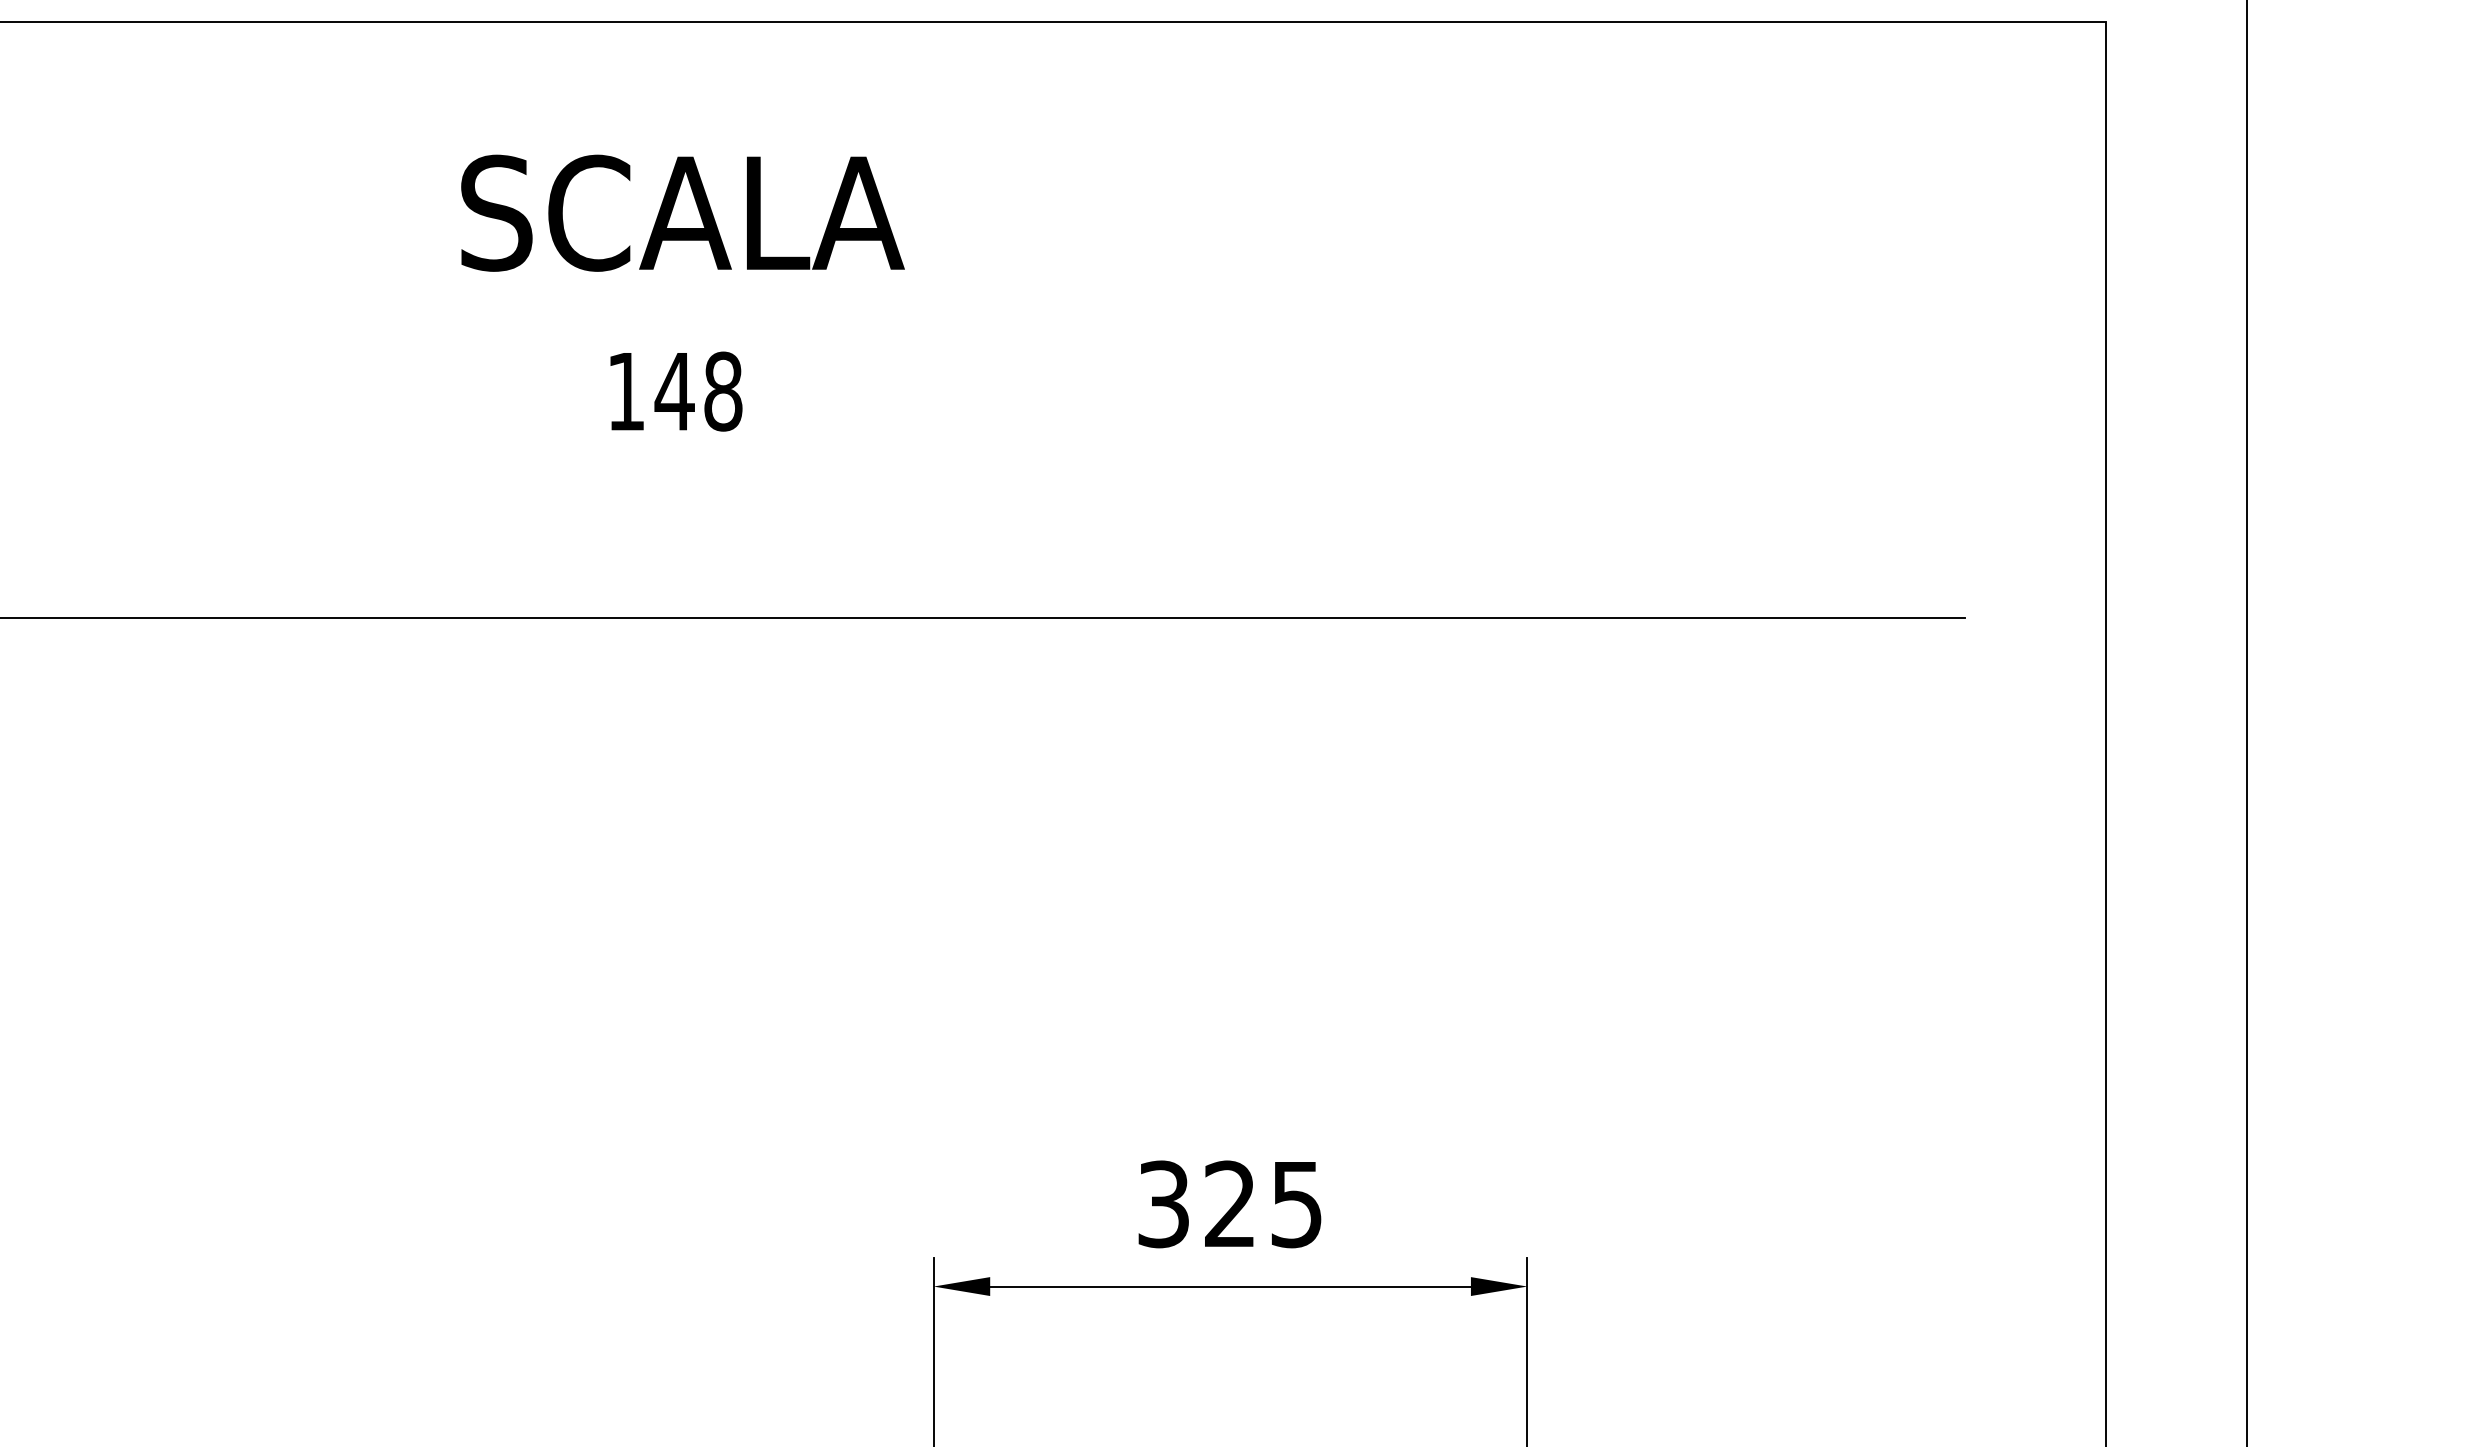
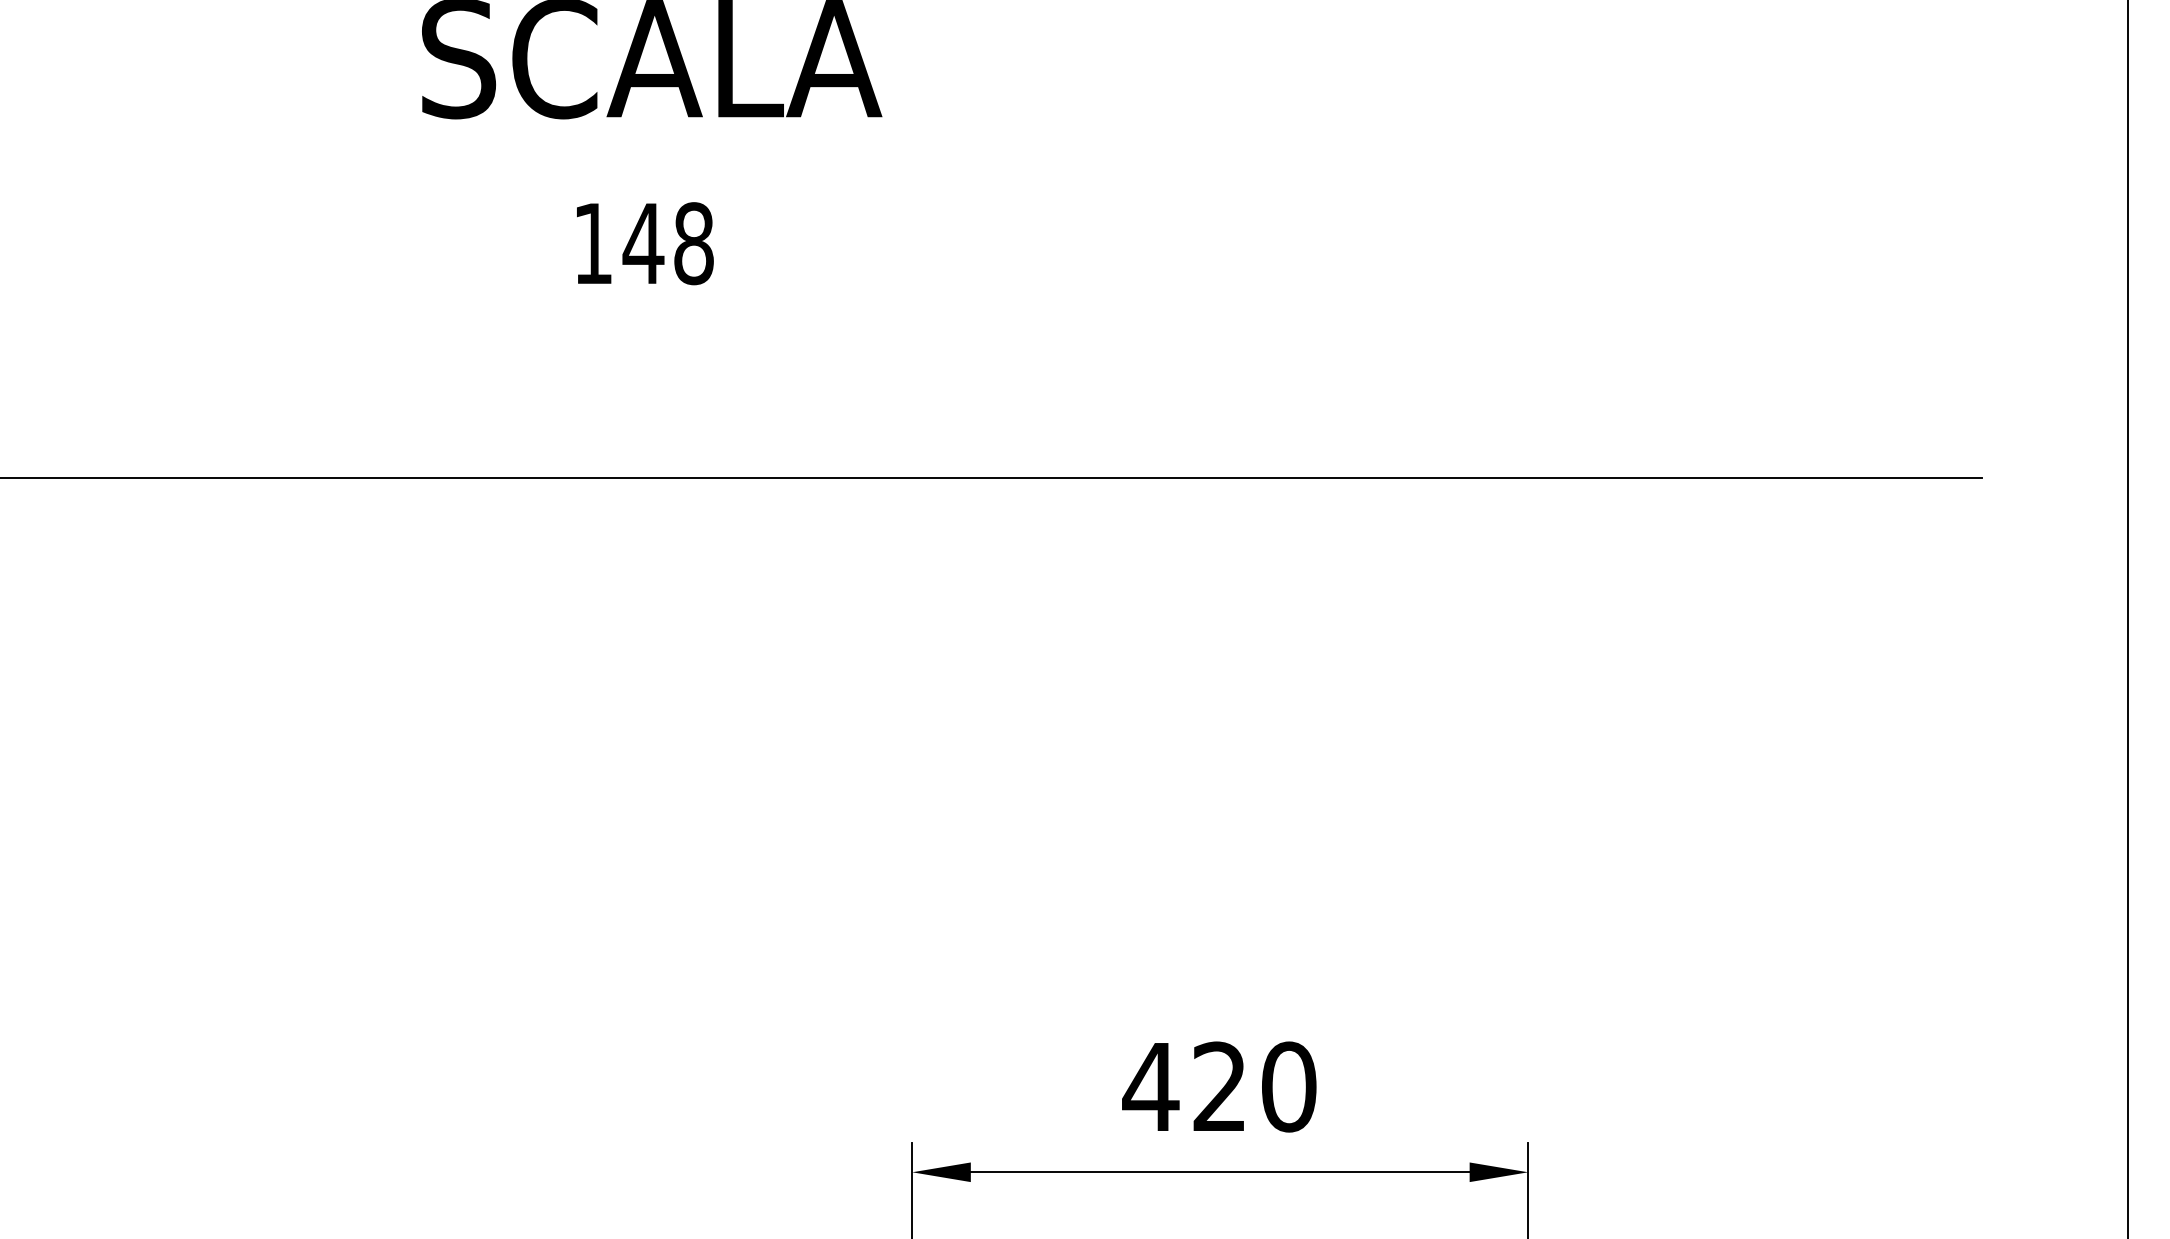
text: (1229, 1204) -> (1219, 1087), 325 -> 420

